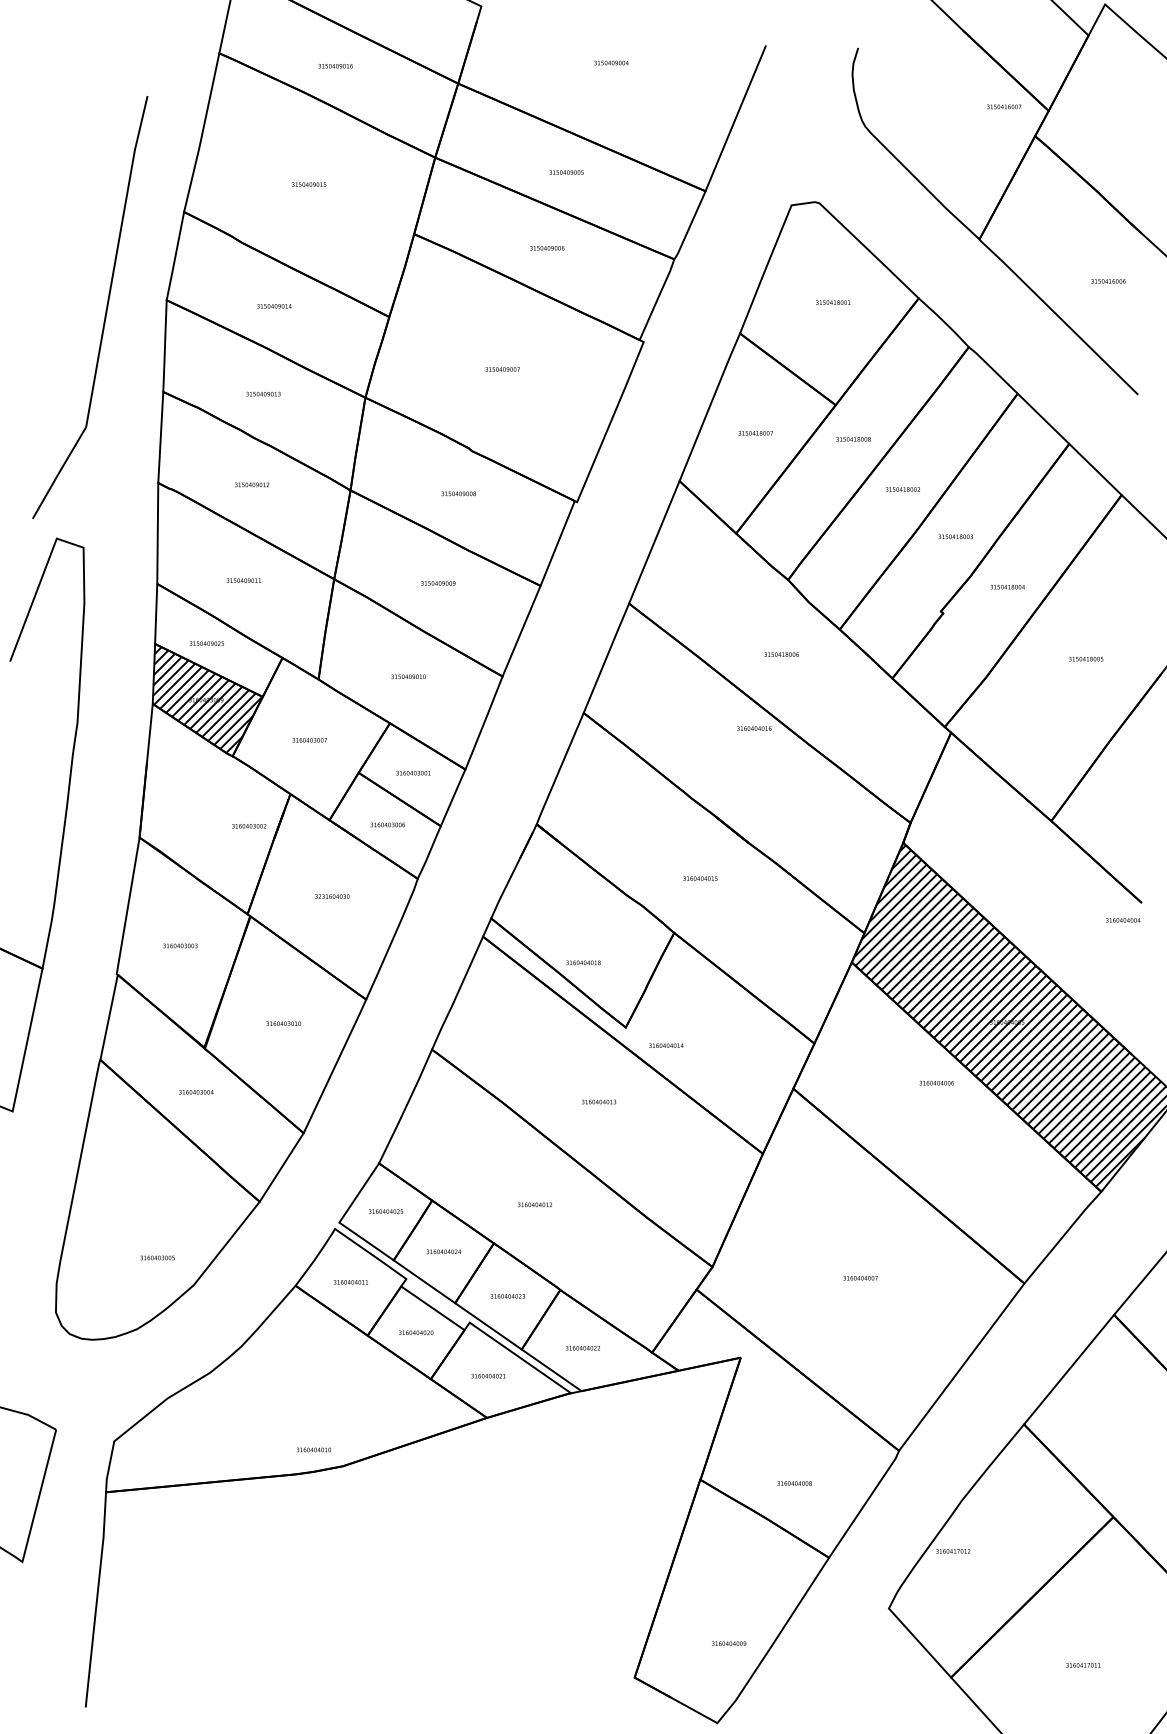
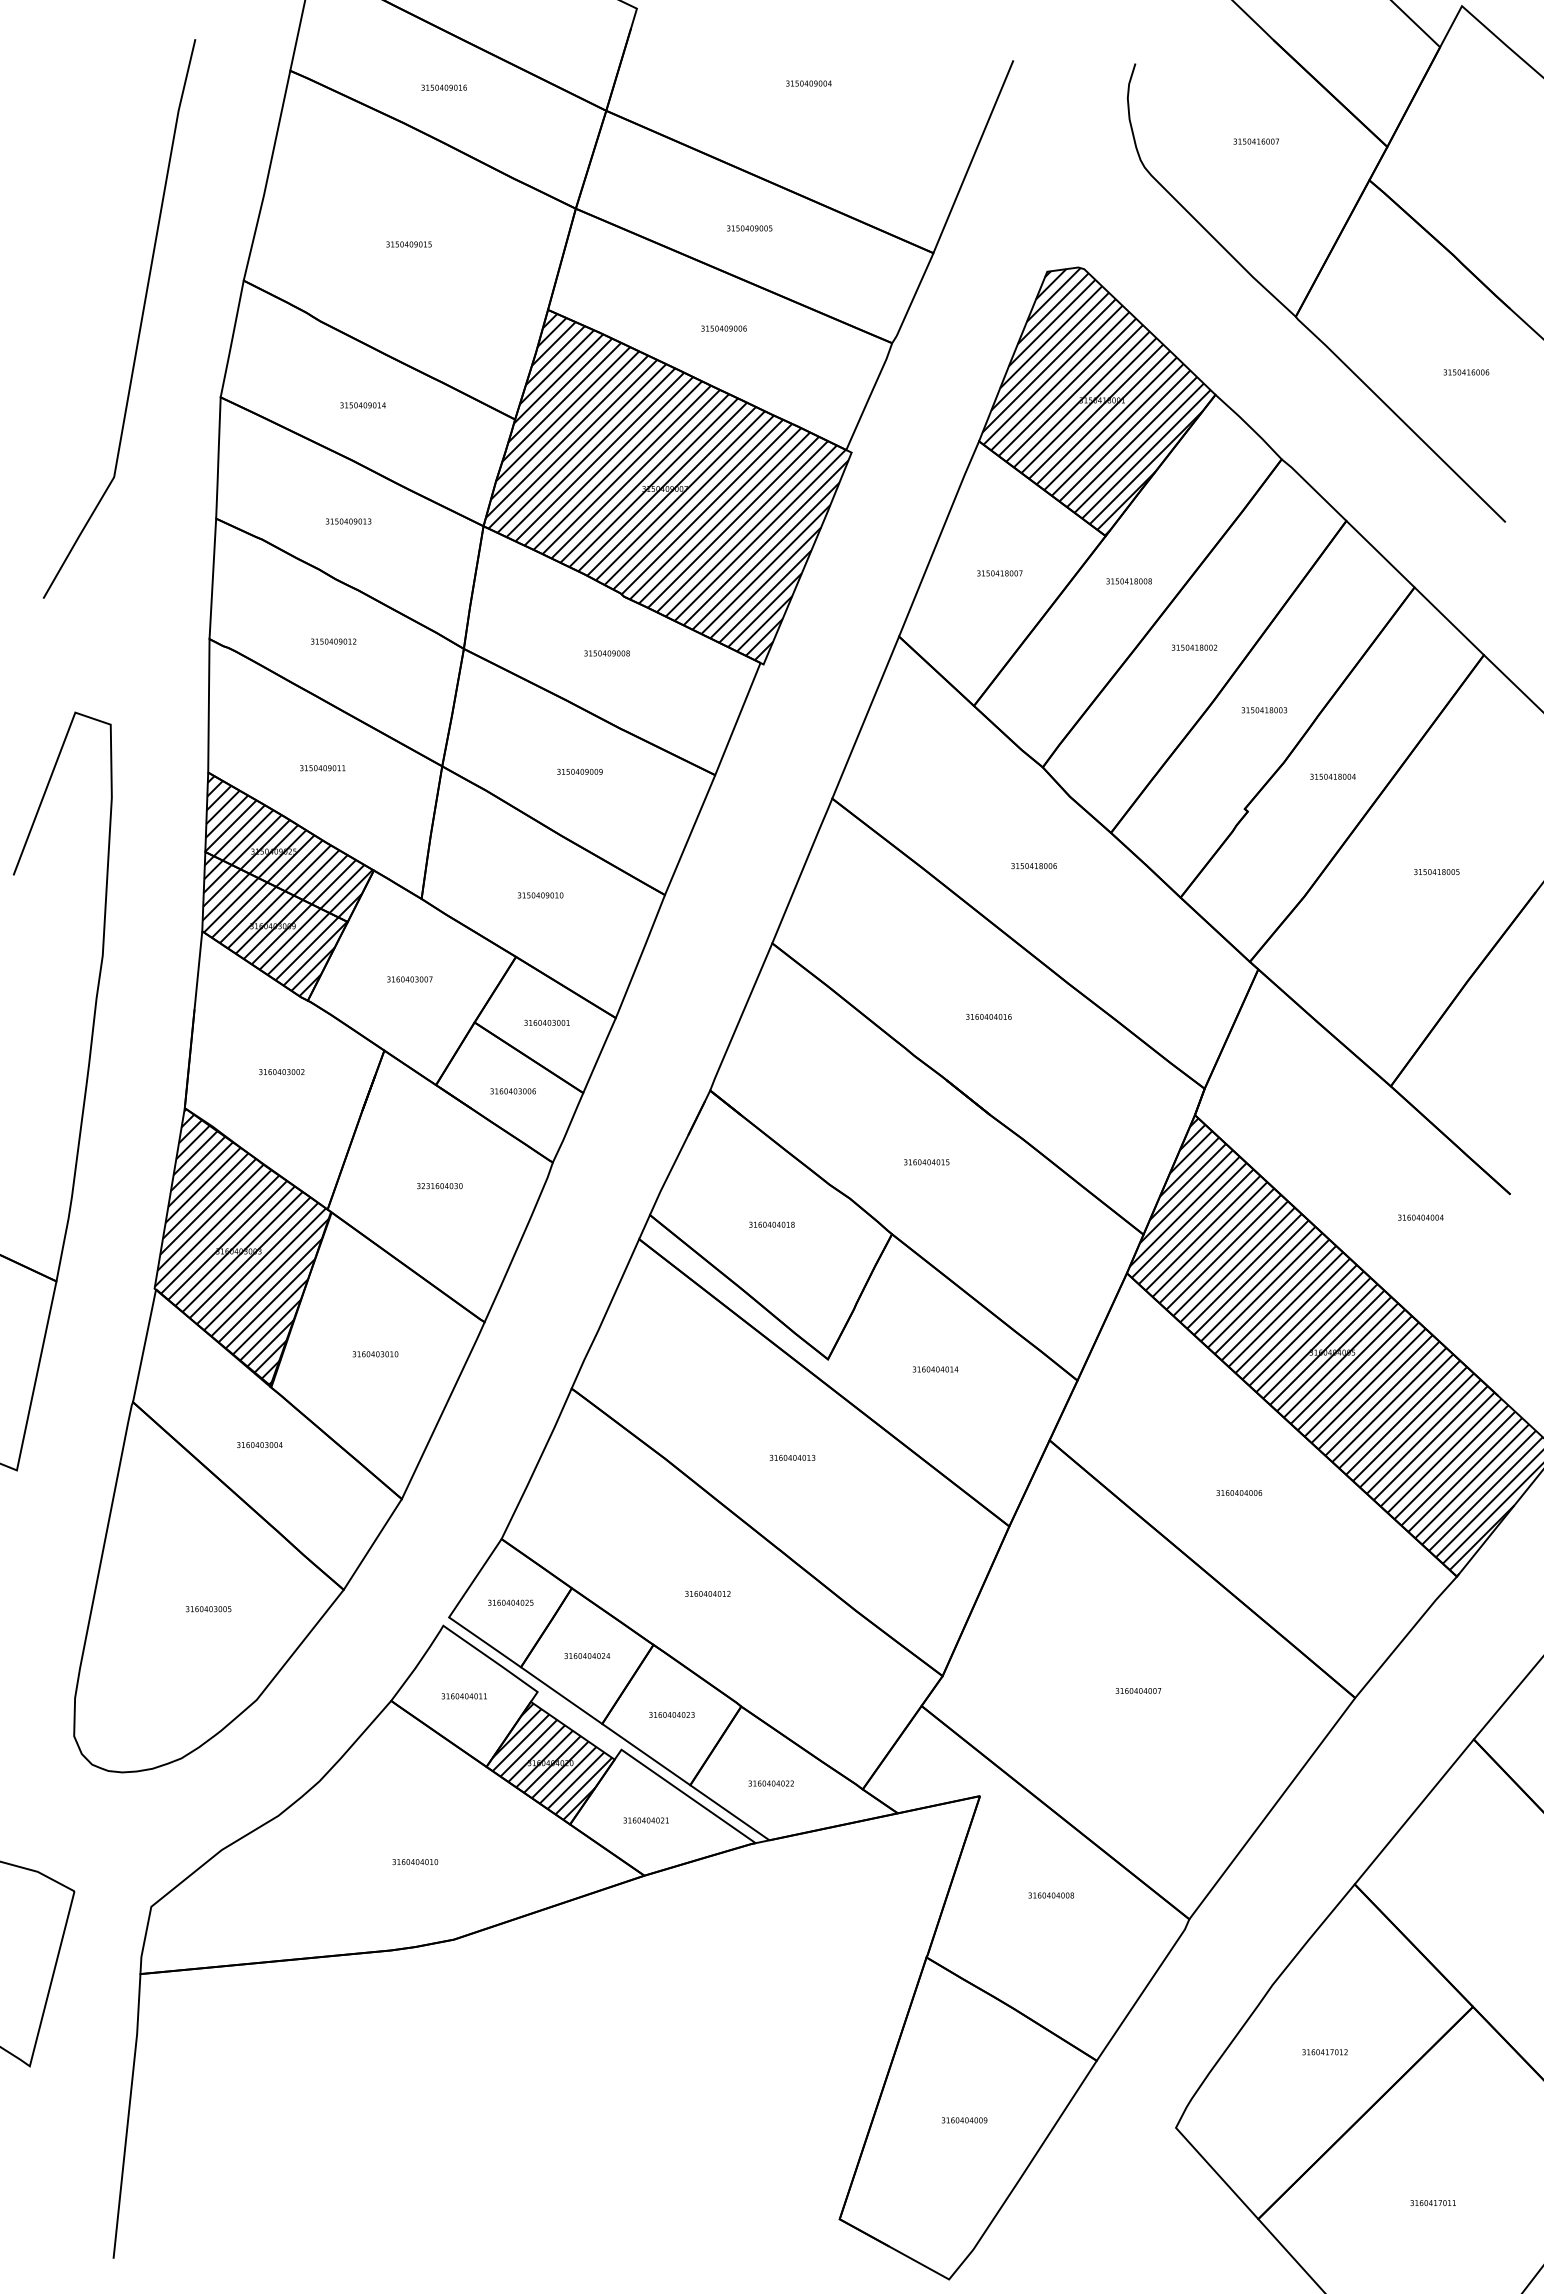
text: (1003, 106) -> (1255, 141), moved
hatch: (828, 303) -> (1096, 401), added
line: (106, 308) -> (140, 320), moved
hatch: (503, 366) -> (666, 484), added
hatch: (217, 641) -> (288, 848), added
text: (753, 728) -> (988, 1016), moved
text: (248, 826) -> (281, 1072), moved
text: (1122, 920) -> (1420, 1217), moved
hatch: (182, 942) -> (241, 1246), added
text: (583, 962) -> (771, 1224), moved
text: (666, 1045) -> (935, 1369), moved
text: (936, 1082) -> (1239, 1492), moved
text: (157, 1258) -> (208, 1609), moved
hatch: (417, 1331) -> (552, 1761), added
text: (313, 1450) -> (415, 1862), moved
text: (794, 1483) -> (1050, 1895), moved
text: (952, 1551) -> (1324, 2052), moved
text: (729, 1643) -> (964, 2120), moved

